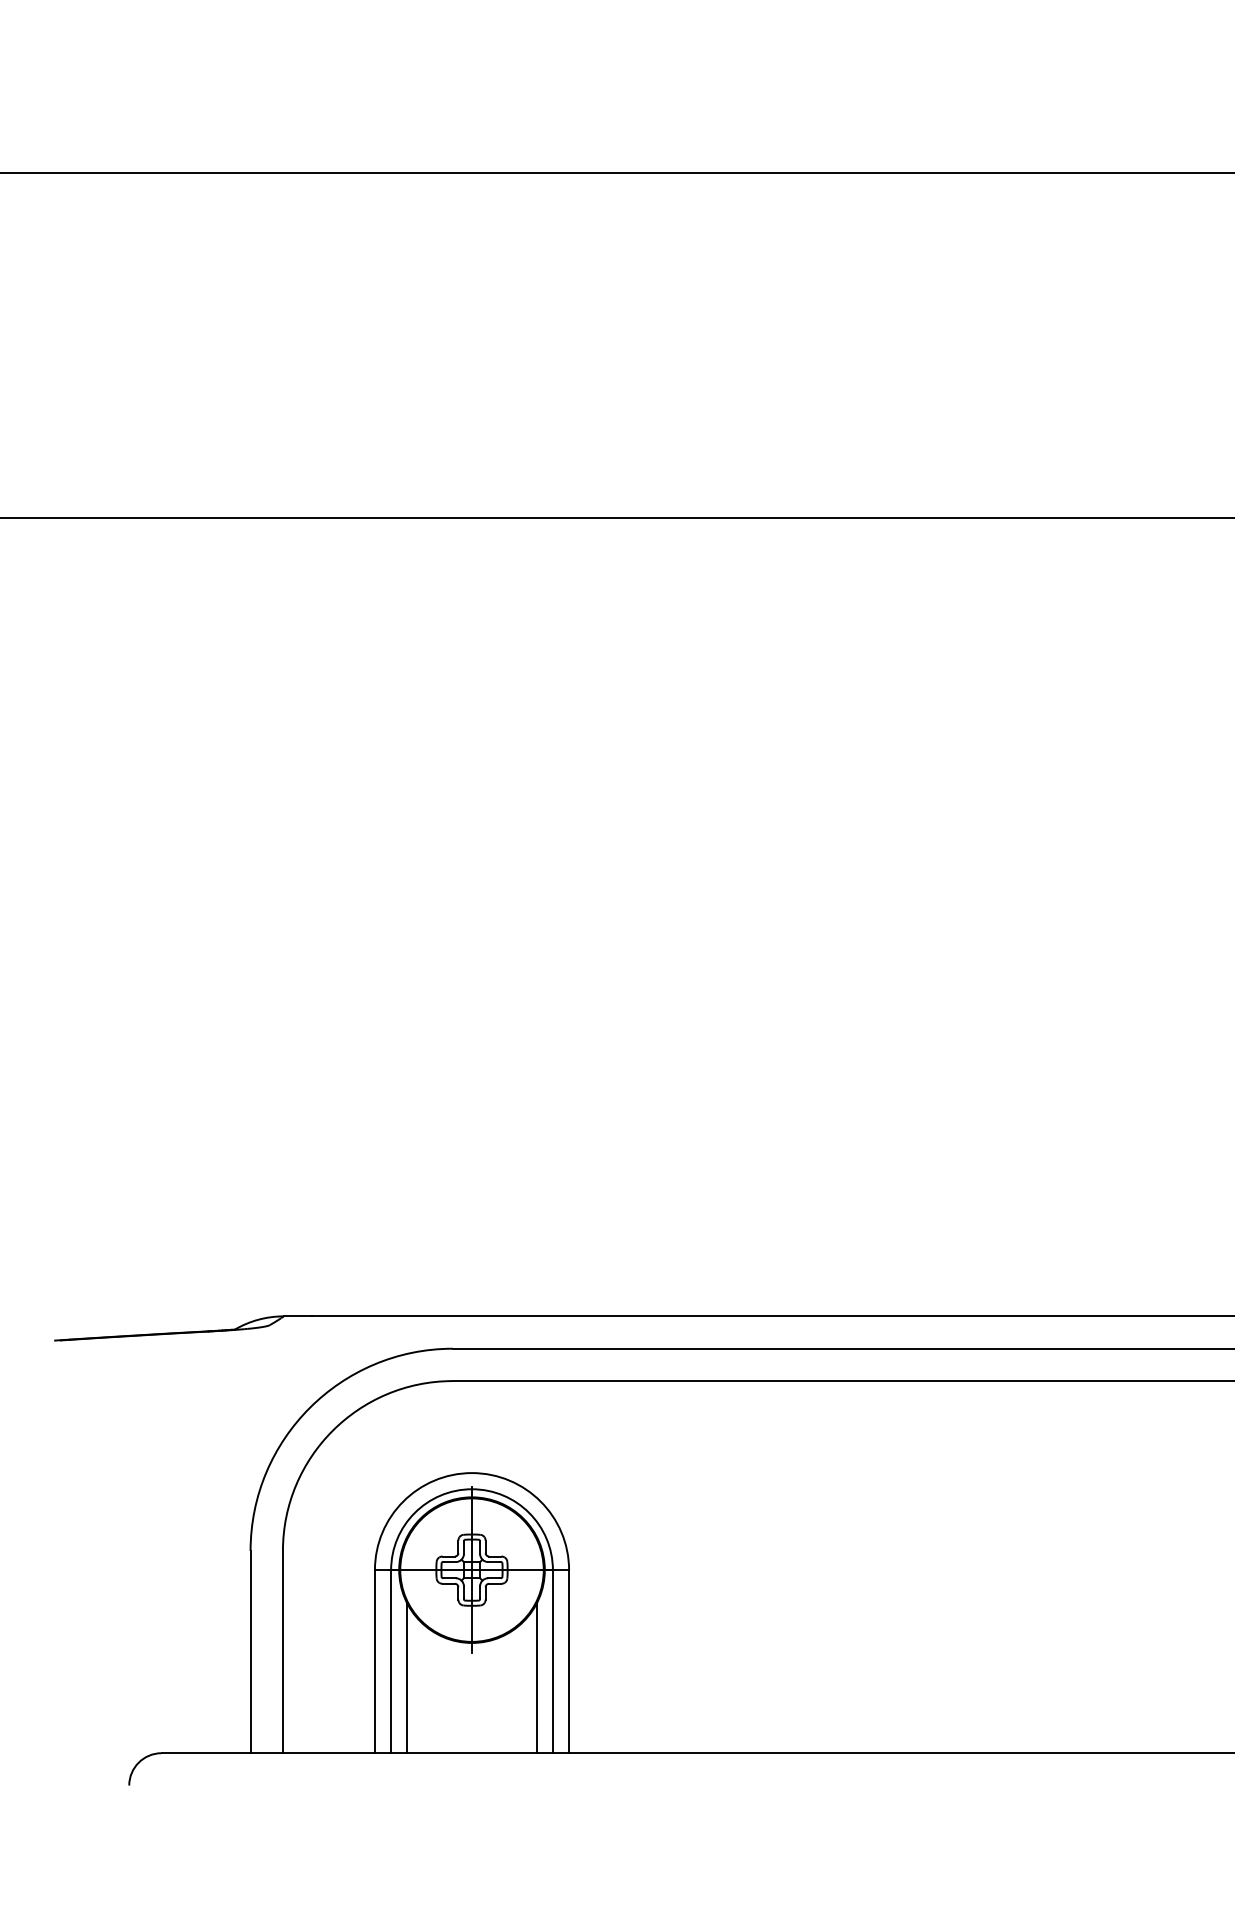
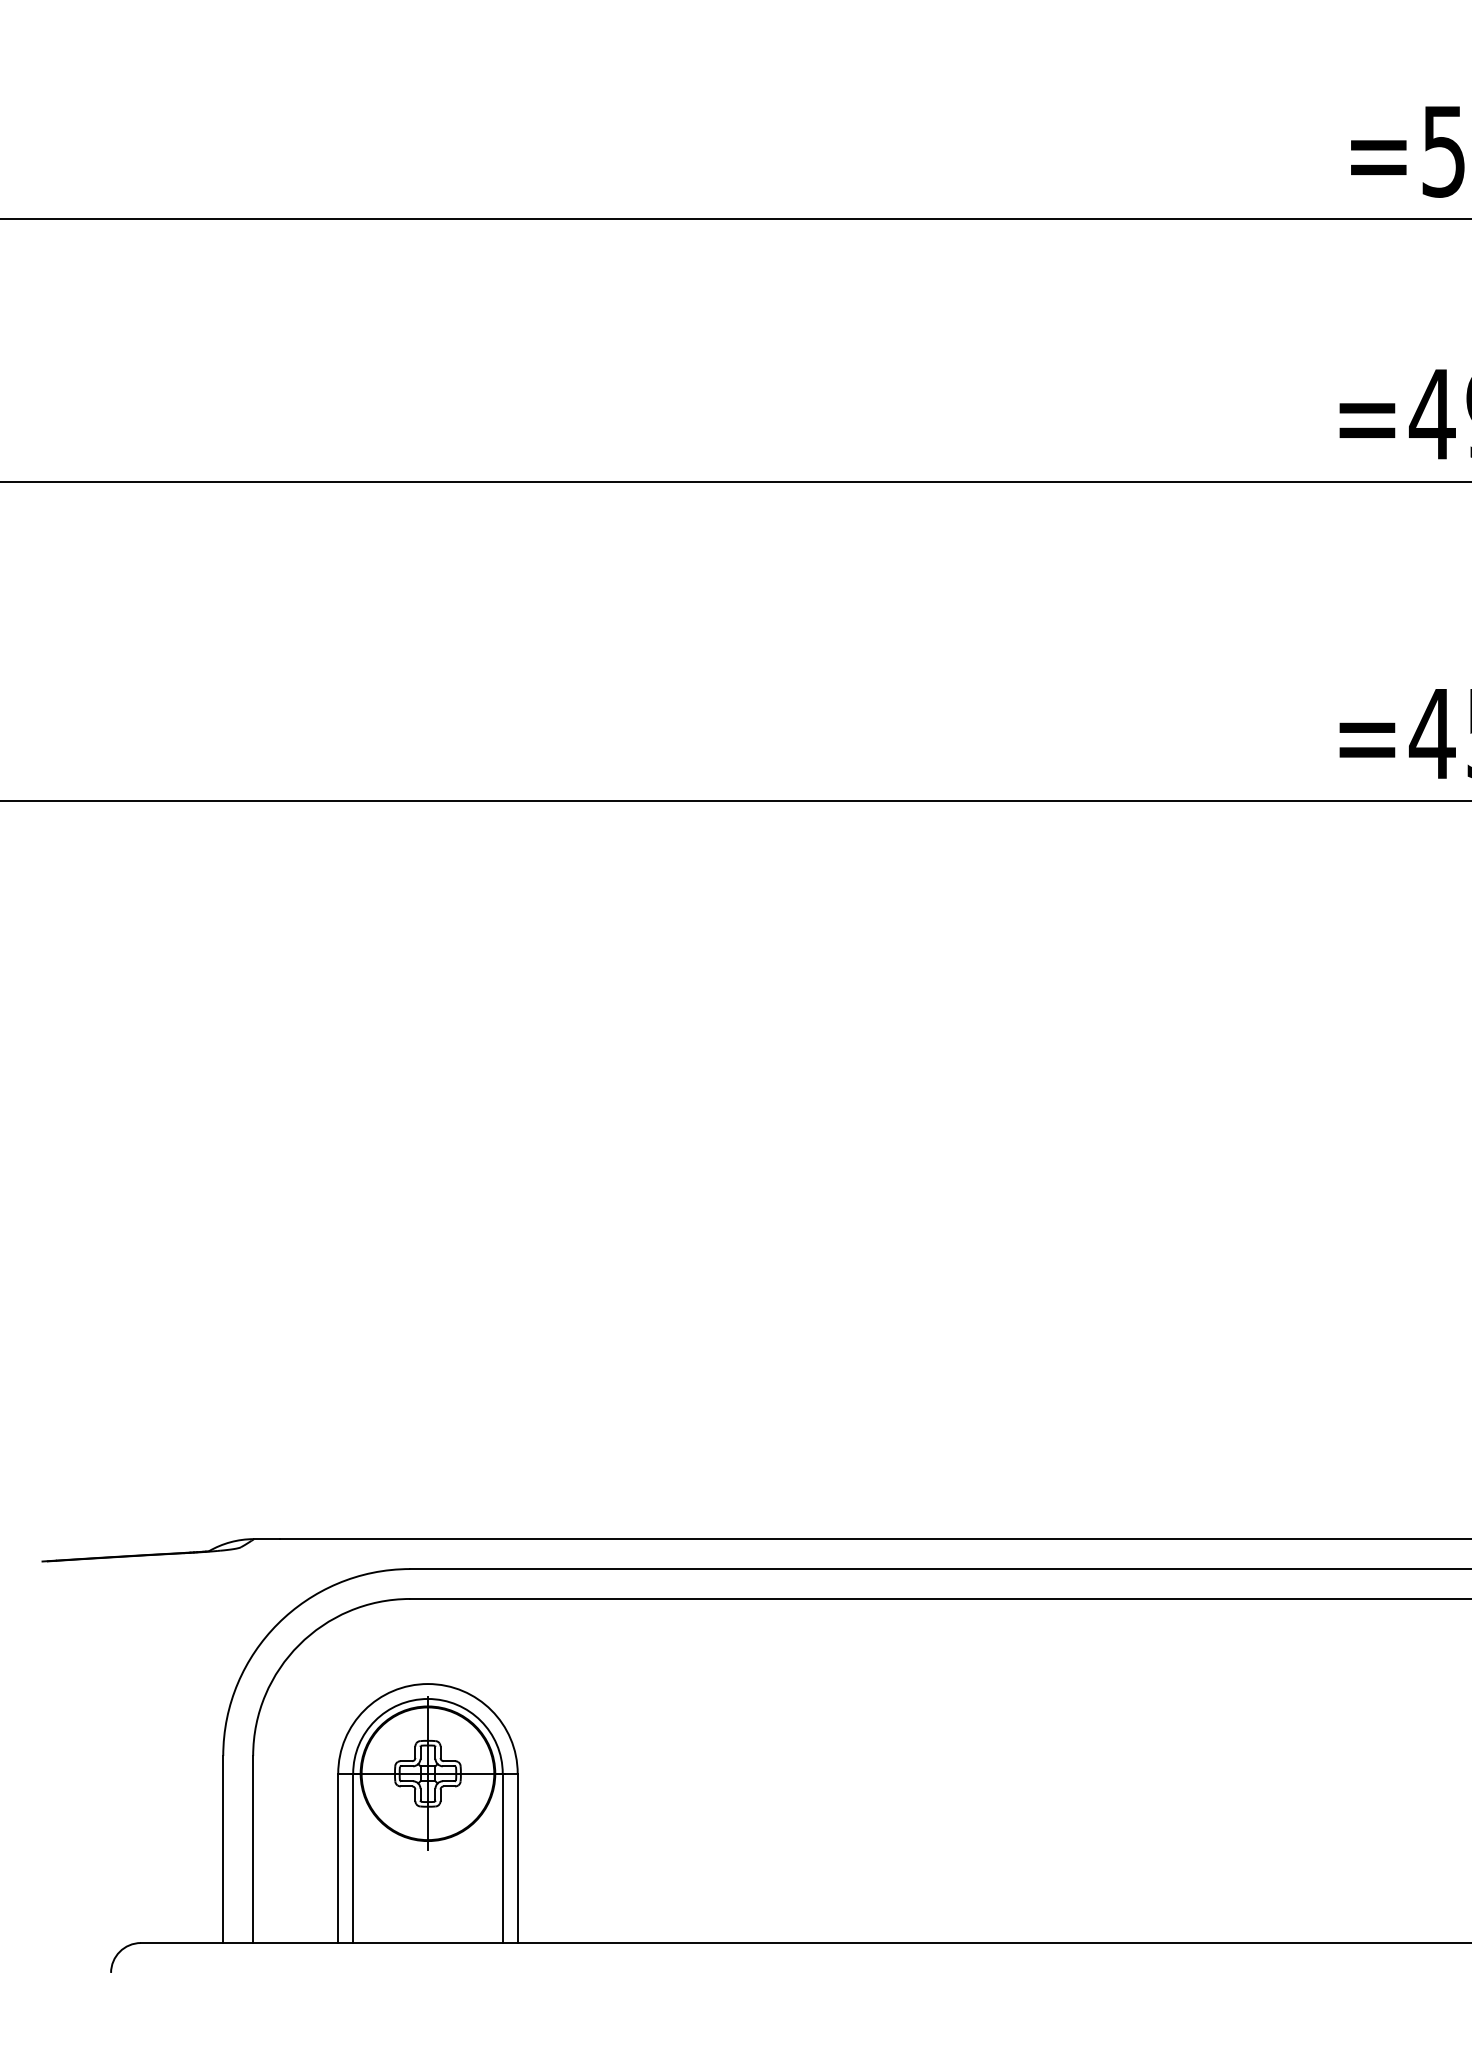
line: (407, 1678) -> (368, 1873), removed
line: (536, 1678) -> (487, 1873), removed

